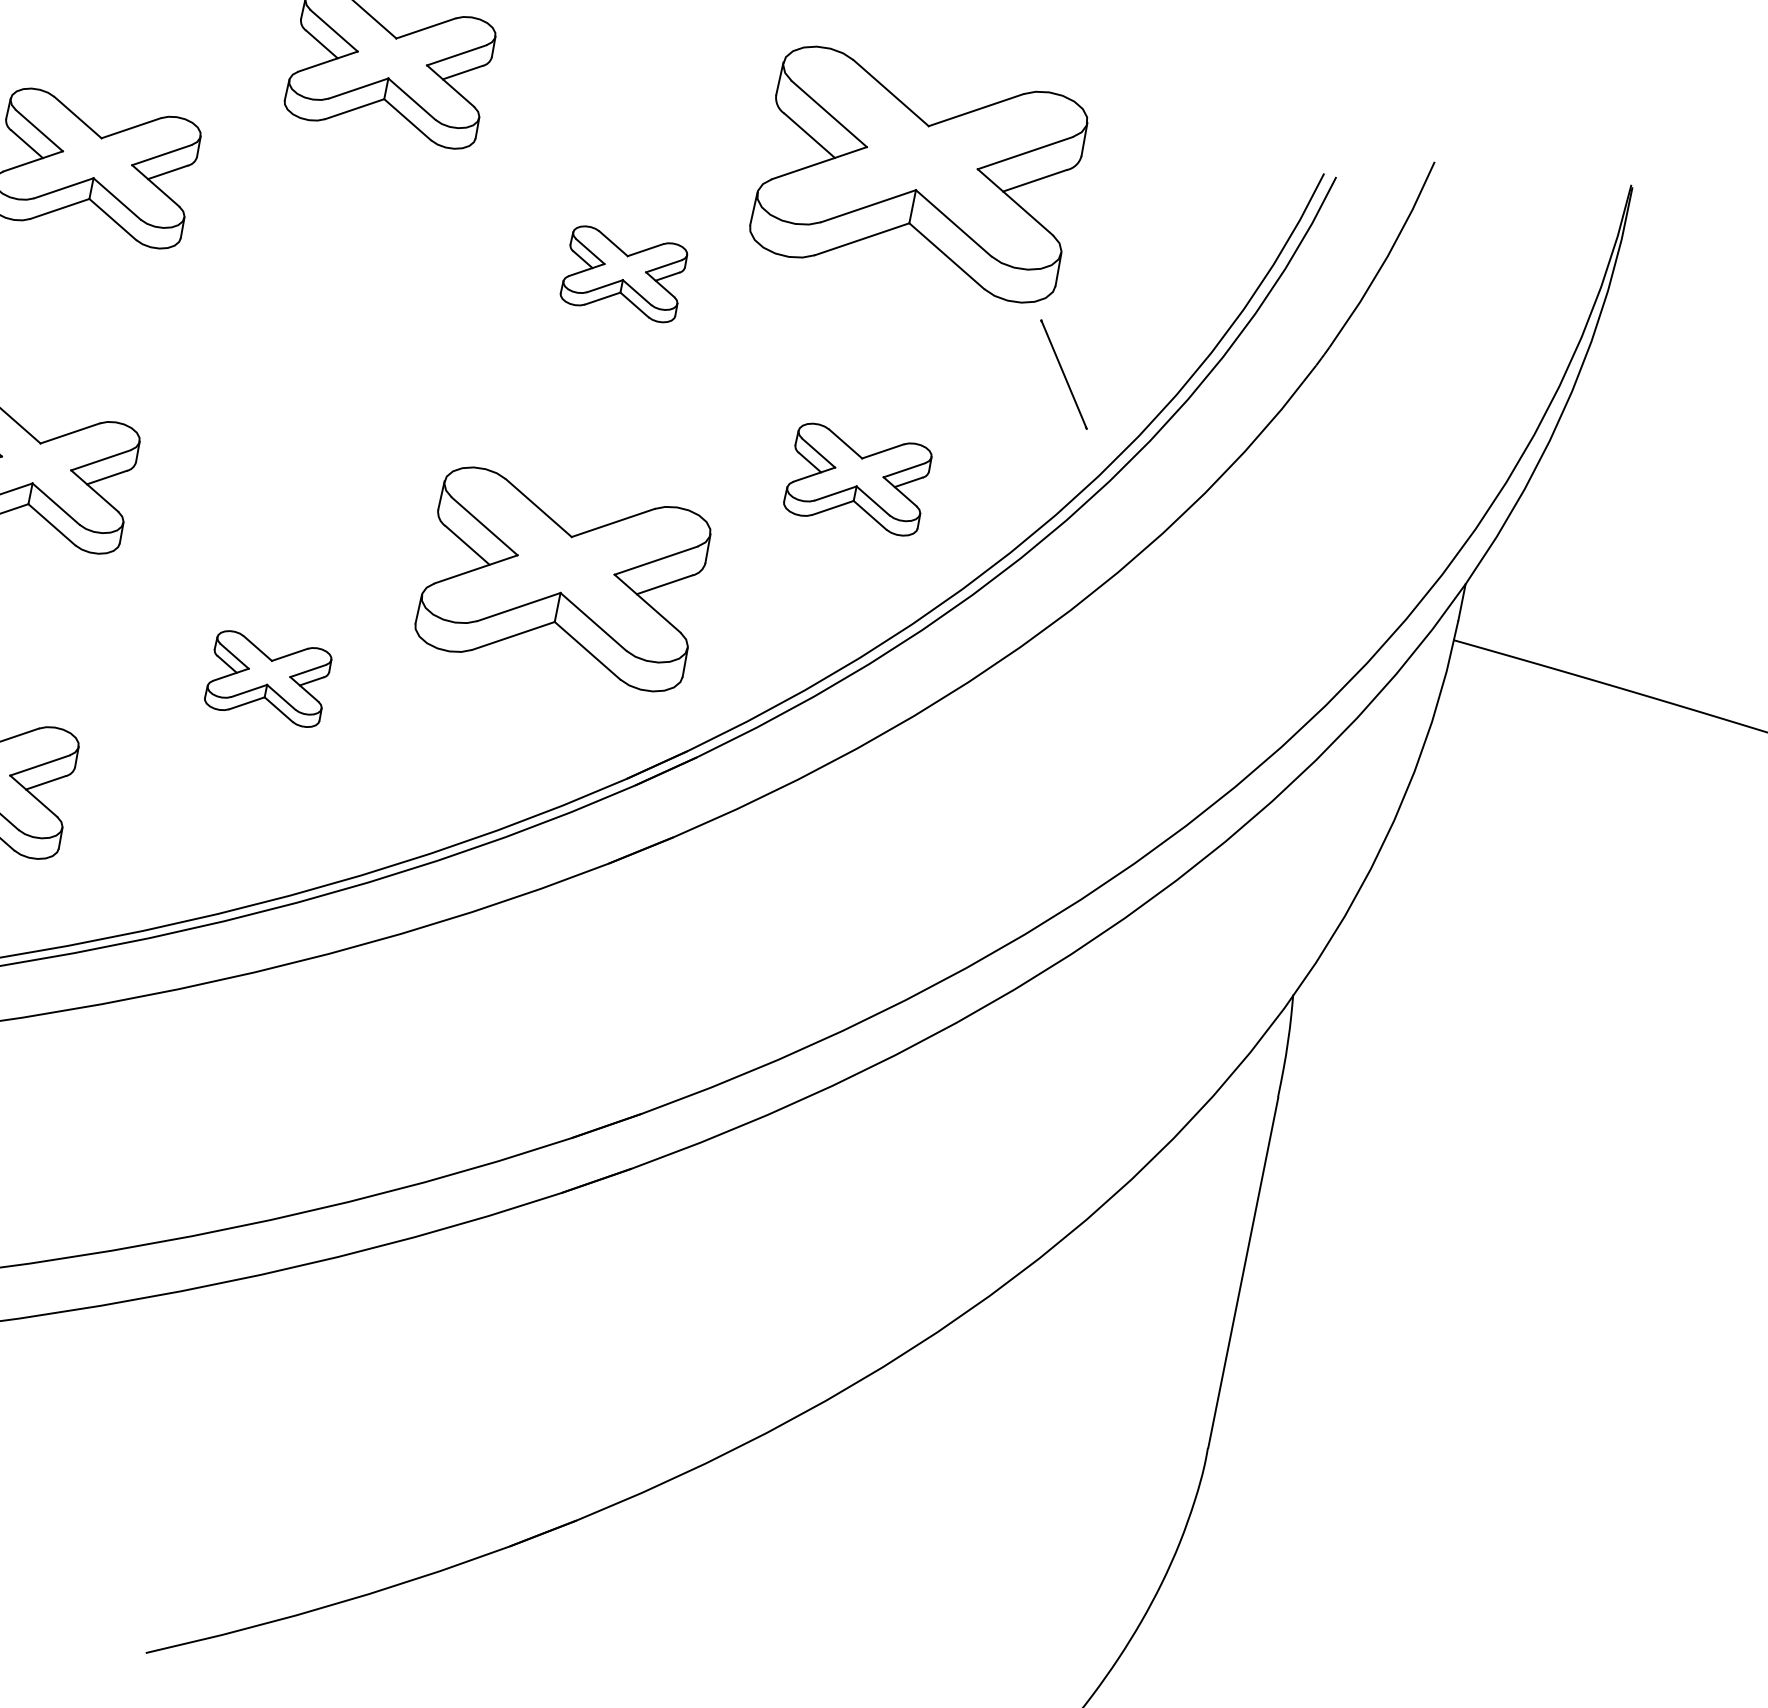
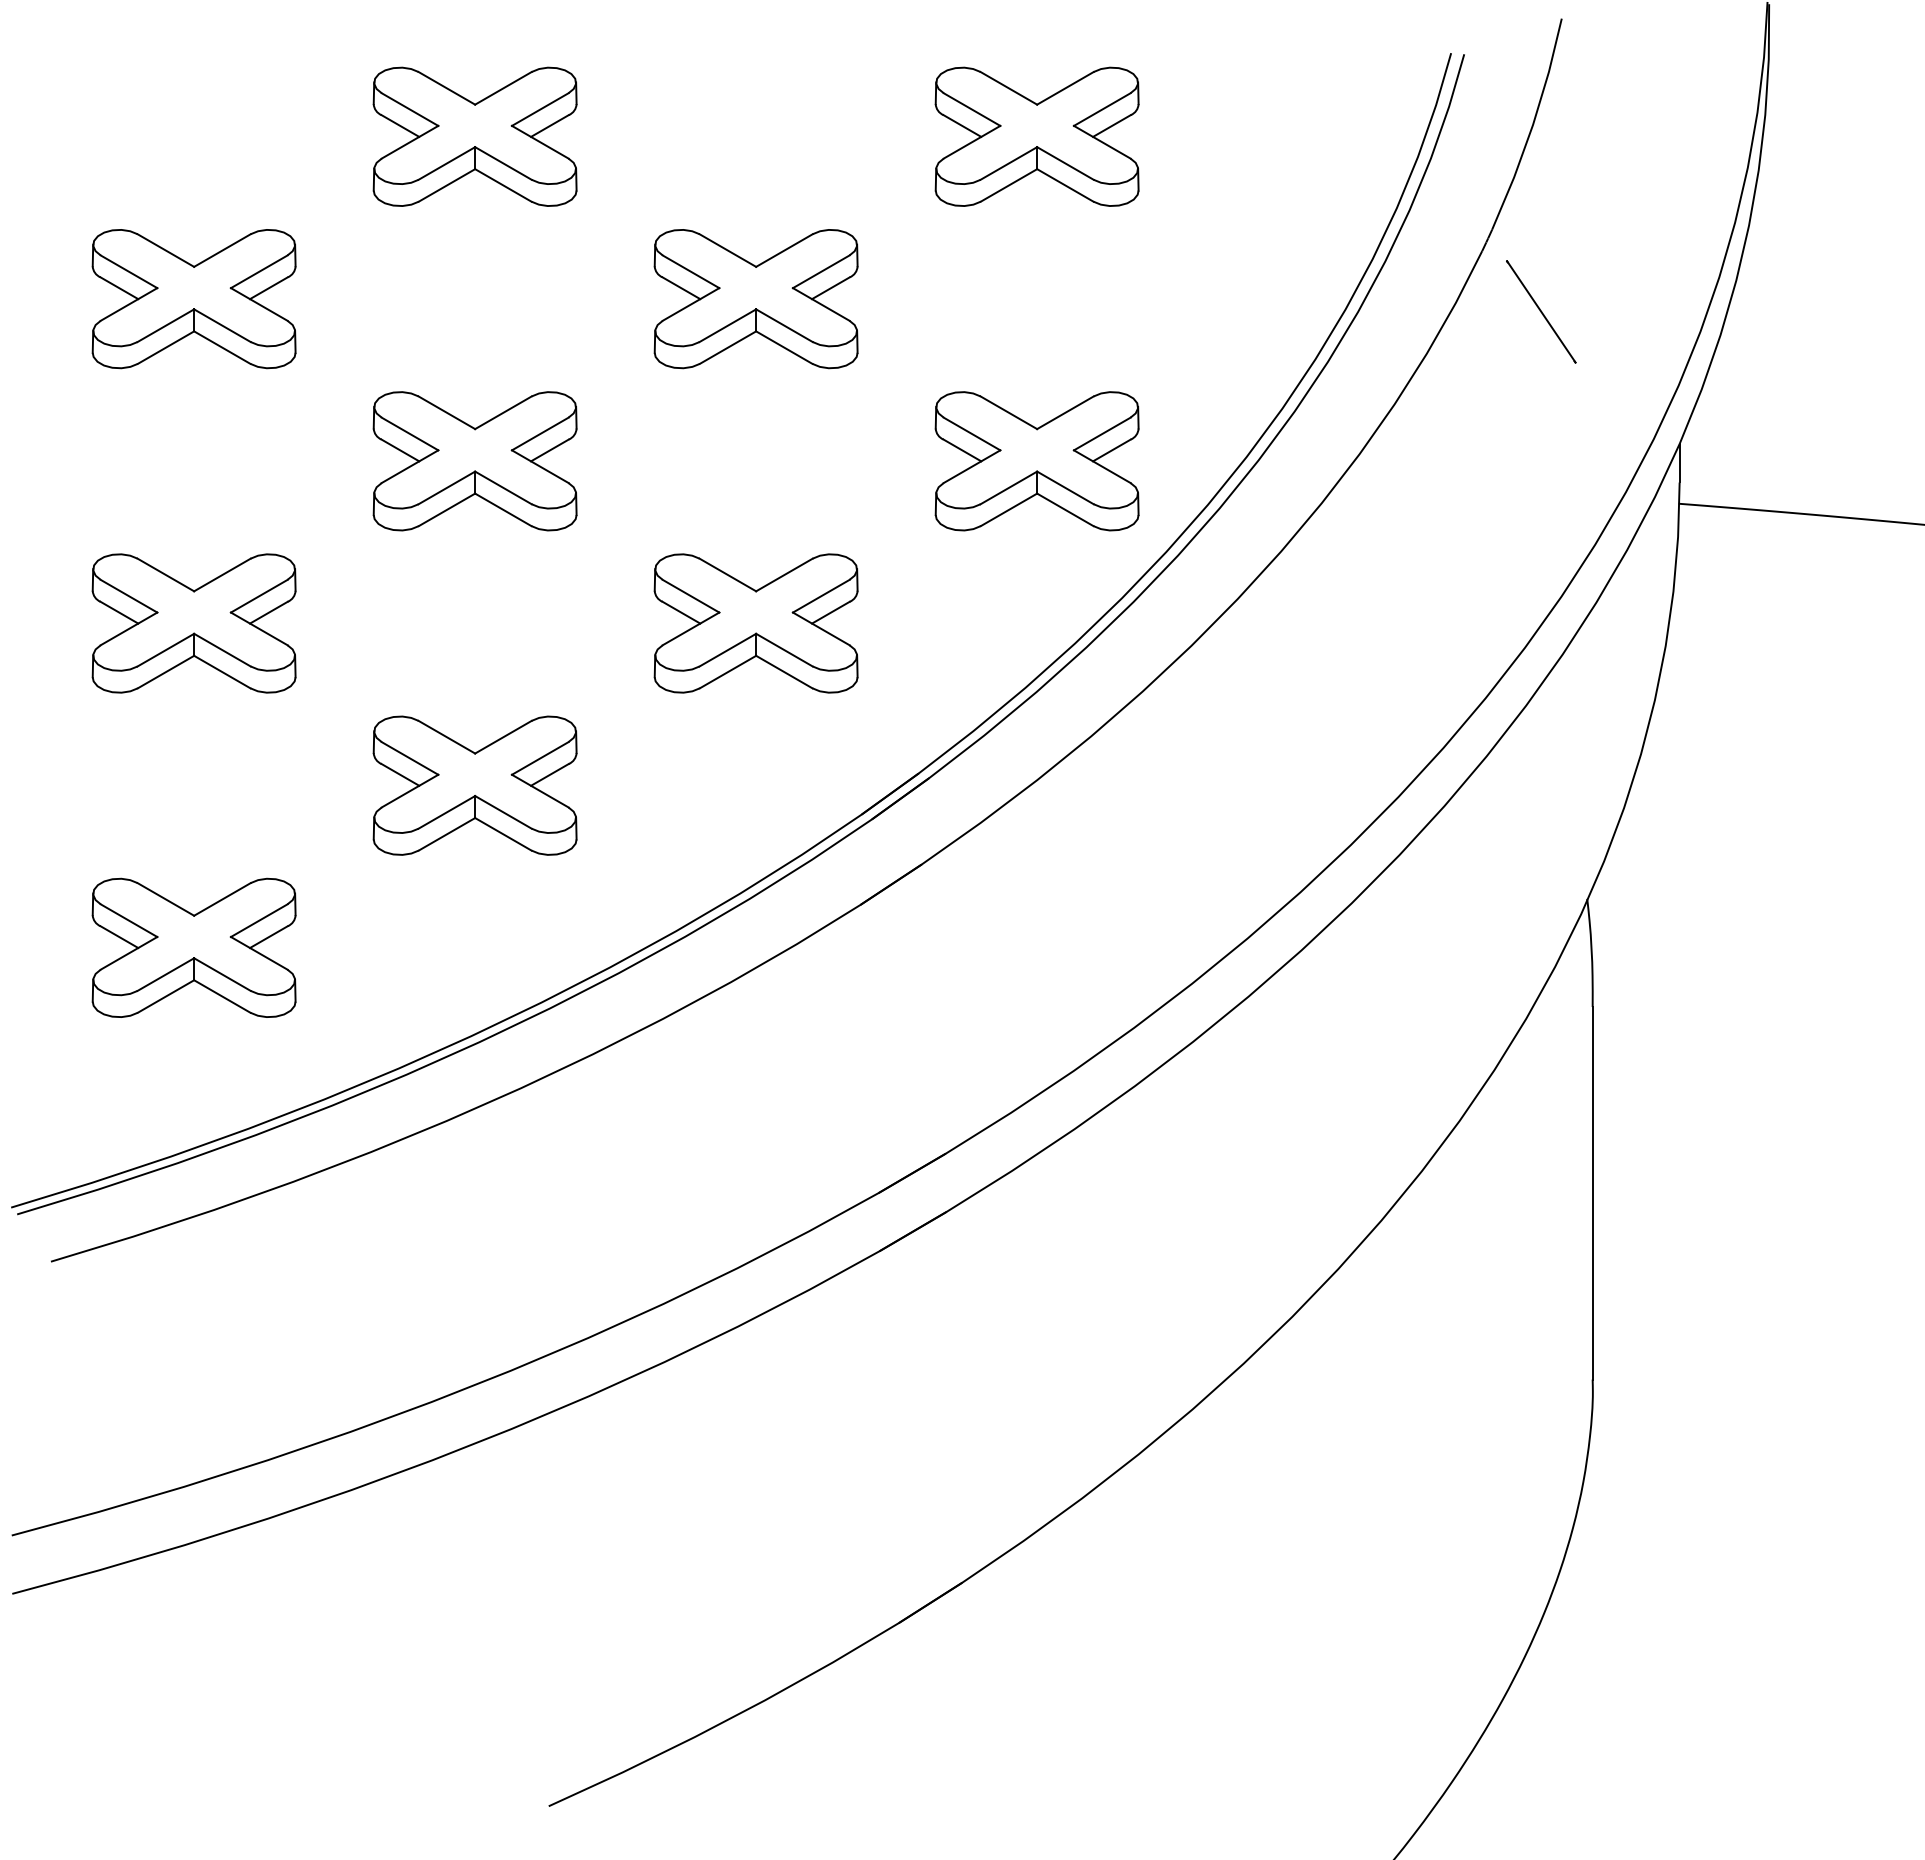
part: (918, 173) -> (1036, 136), size x0.62
part: (623, 274) -> (755, 299), size x1.67
part: (328, 374) -> (474, 461), added
line: (1064, 374) -> (1541, 311), moved
part: (857, 479) -> (1036, 461), size x1.43
part: (562, 579) -> (755, 623), size x0.71
part: (267, 678) -> (474, 785), size x1.67

